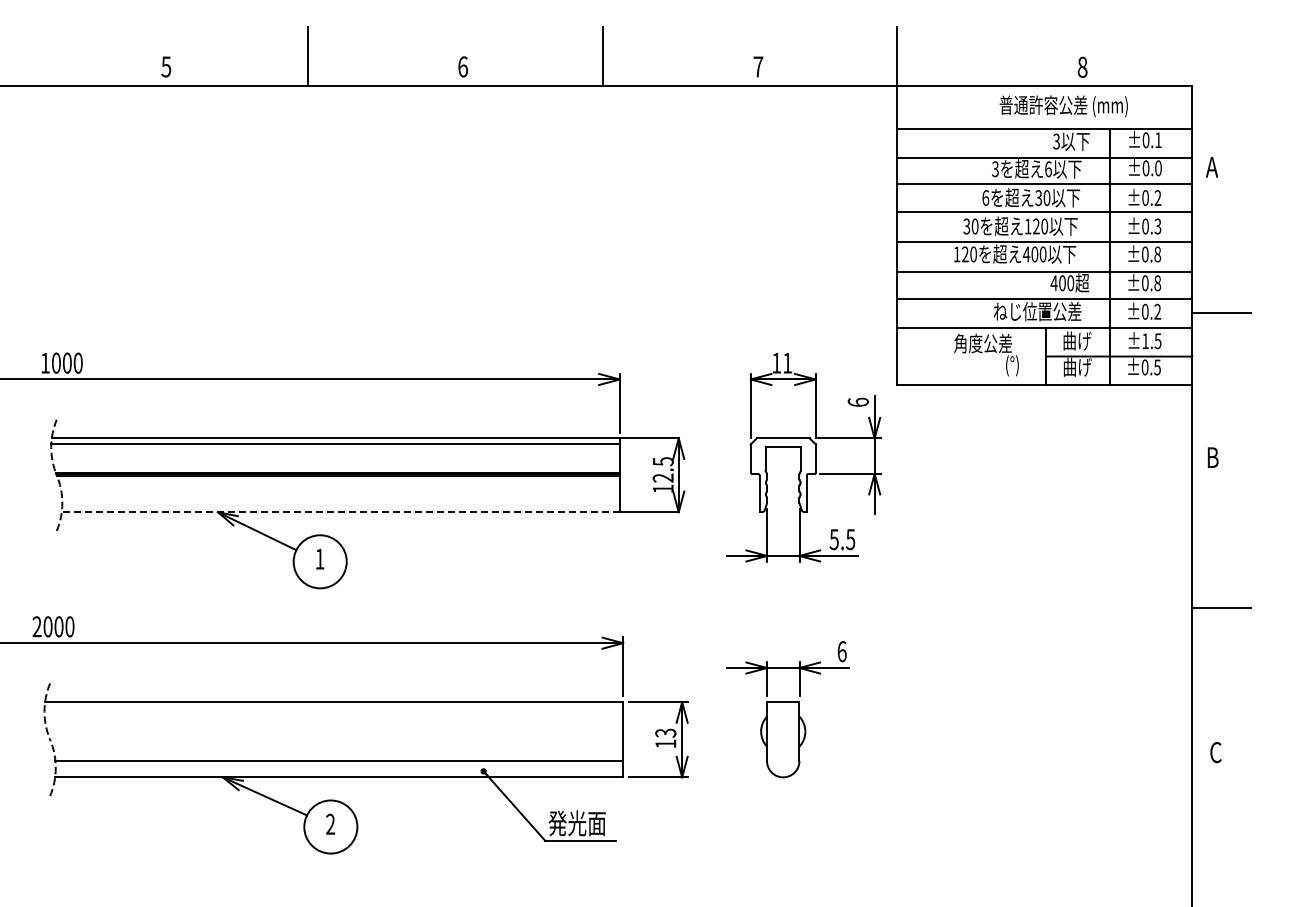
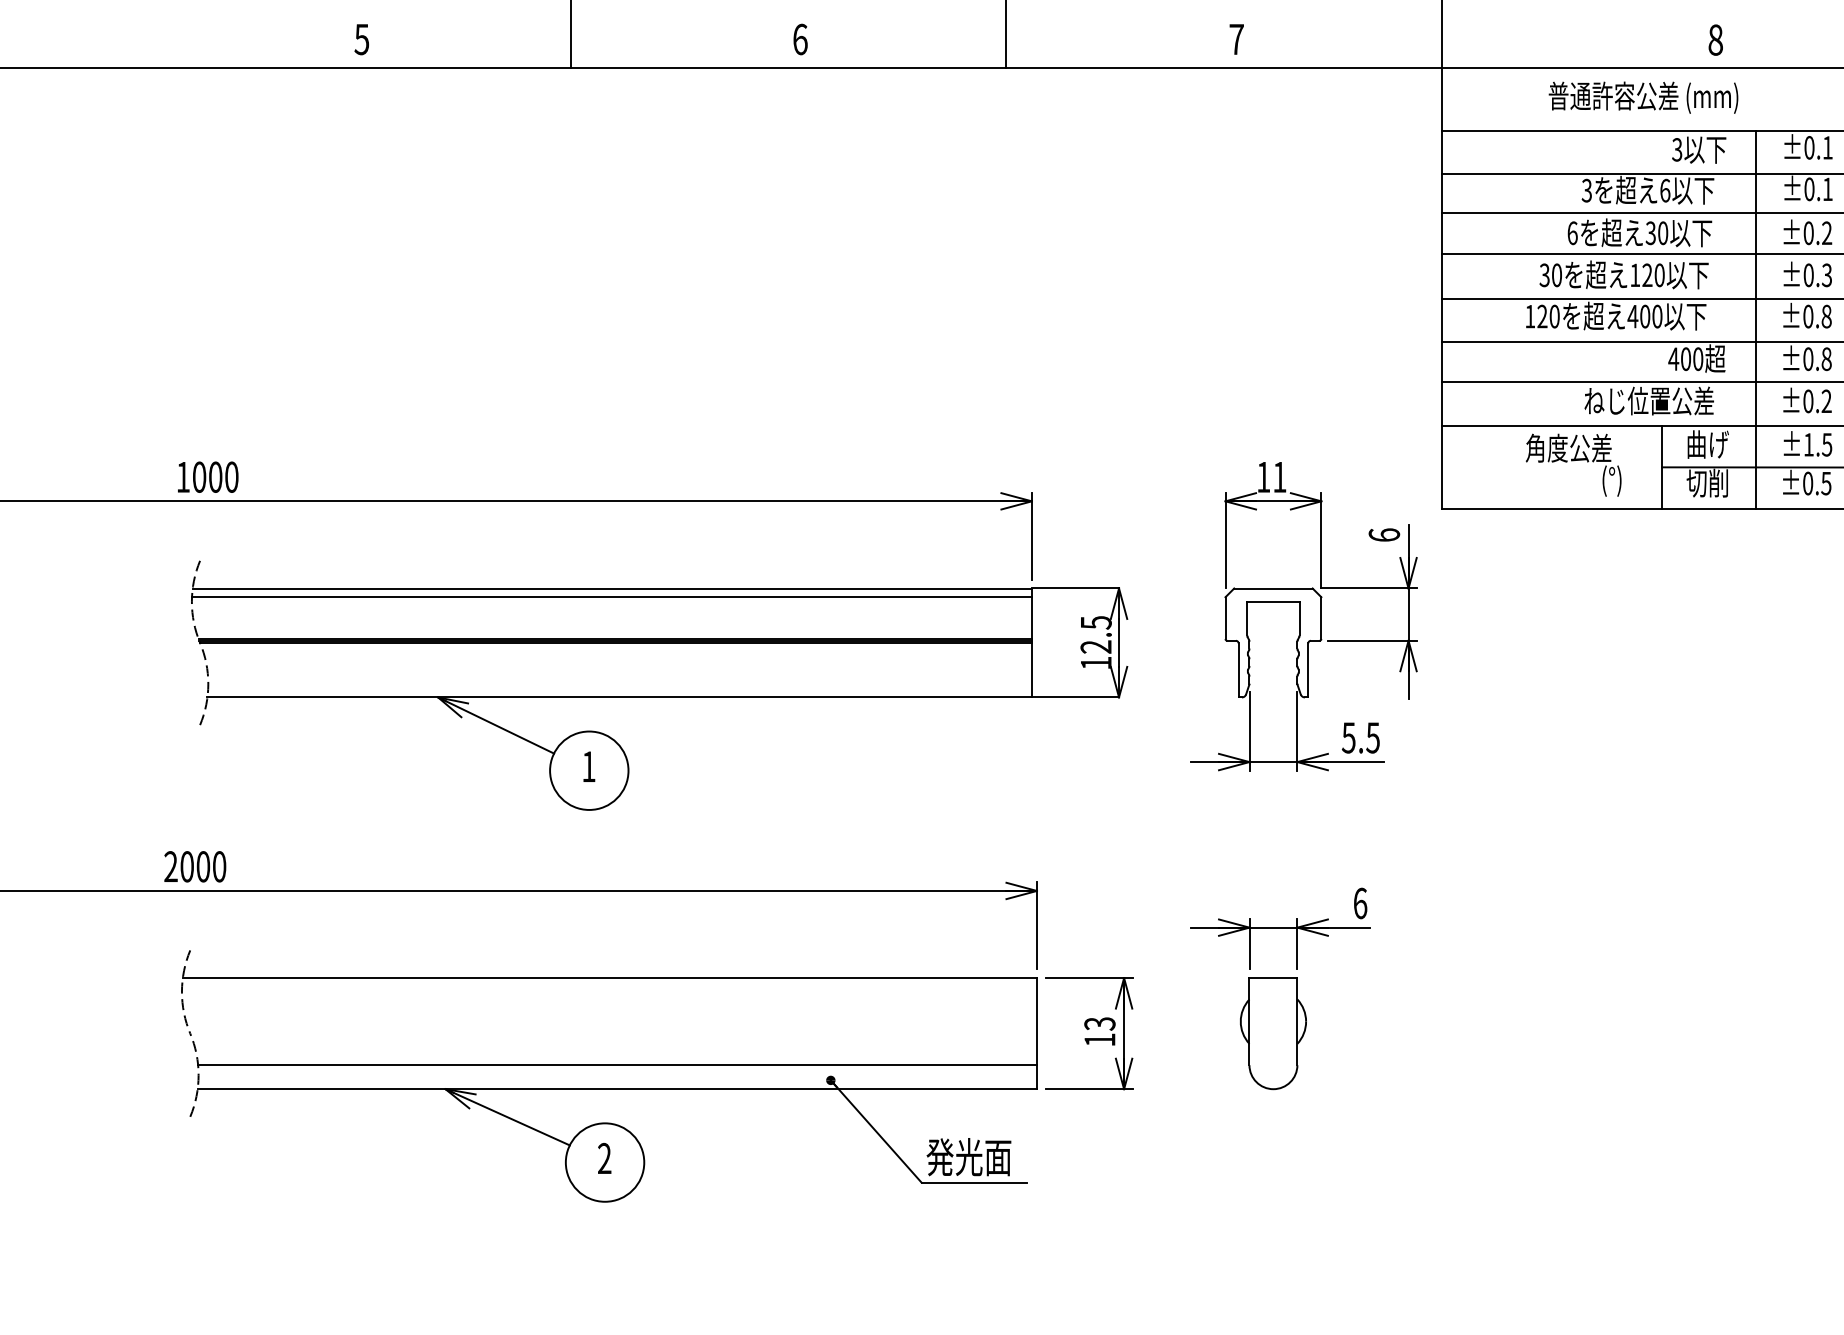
text: (1063, 106) -> (1643, 97), moved
text: (1158, 168) -> (1827, 189), ±0.0 -> ±0.1
text: (1077, 366) -> (1708, 482), 曲げ -> 切削
line: (340, 512) -> (619, 697), dashed -> solid

